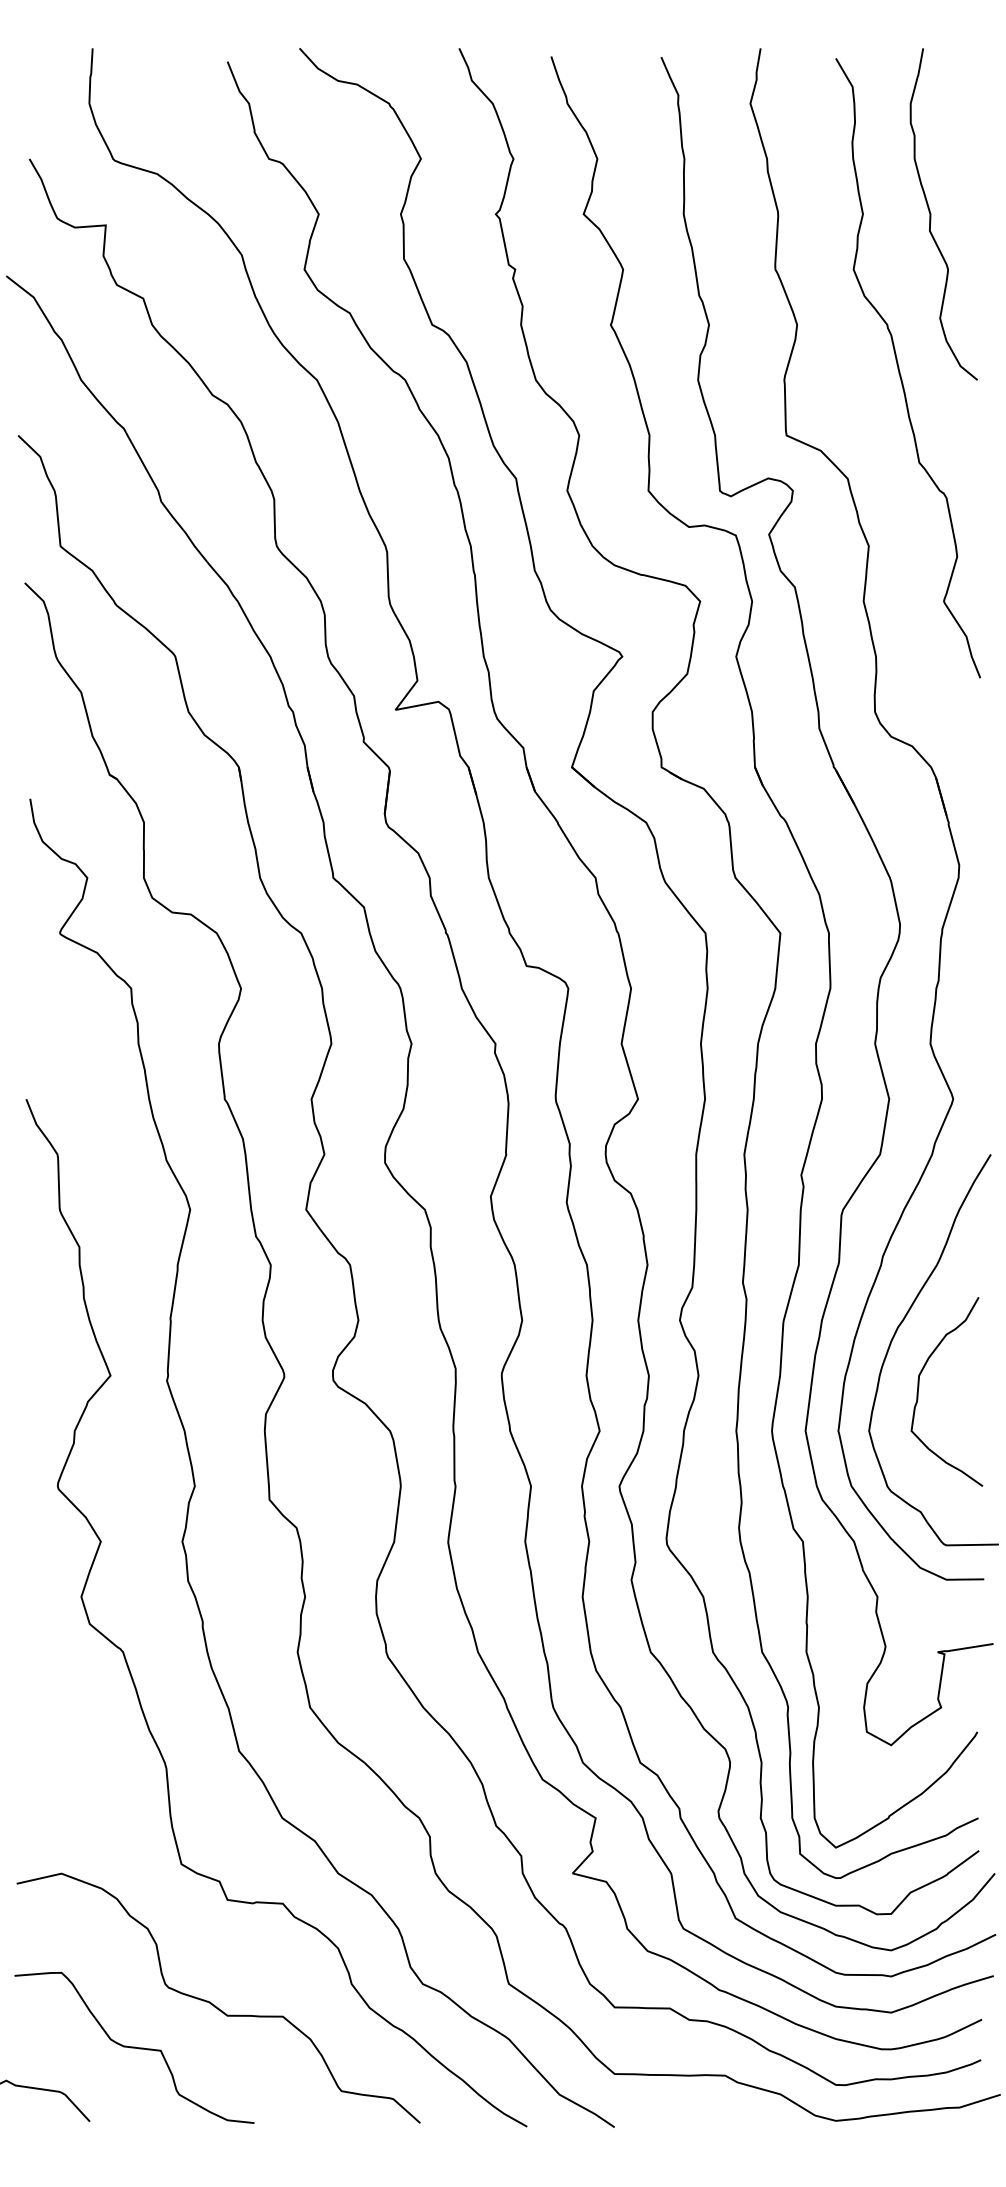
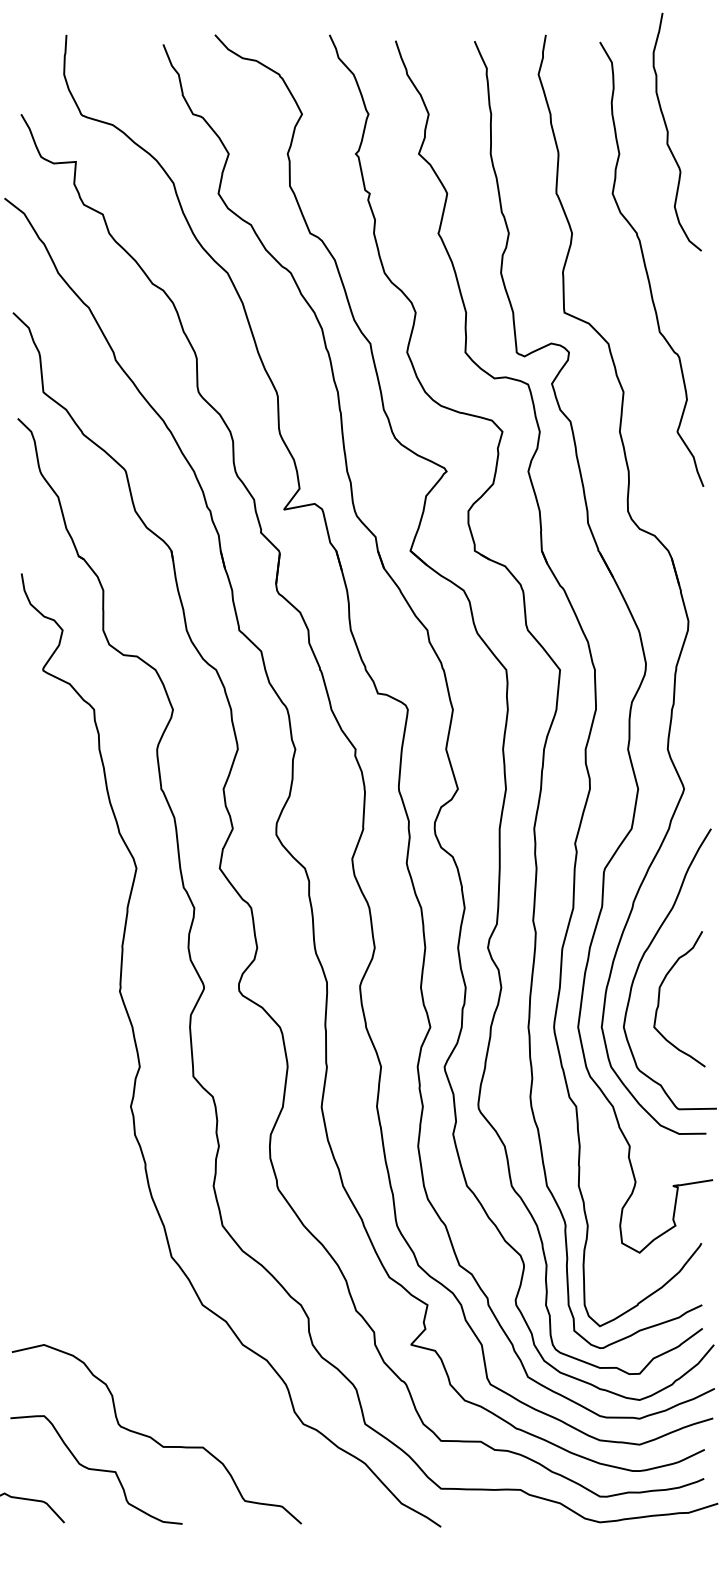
curve: (931, 213) -> (668, 131), moved
curve: (127, 1659) -> (91, 1191), removed

